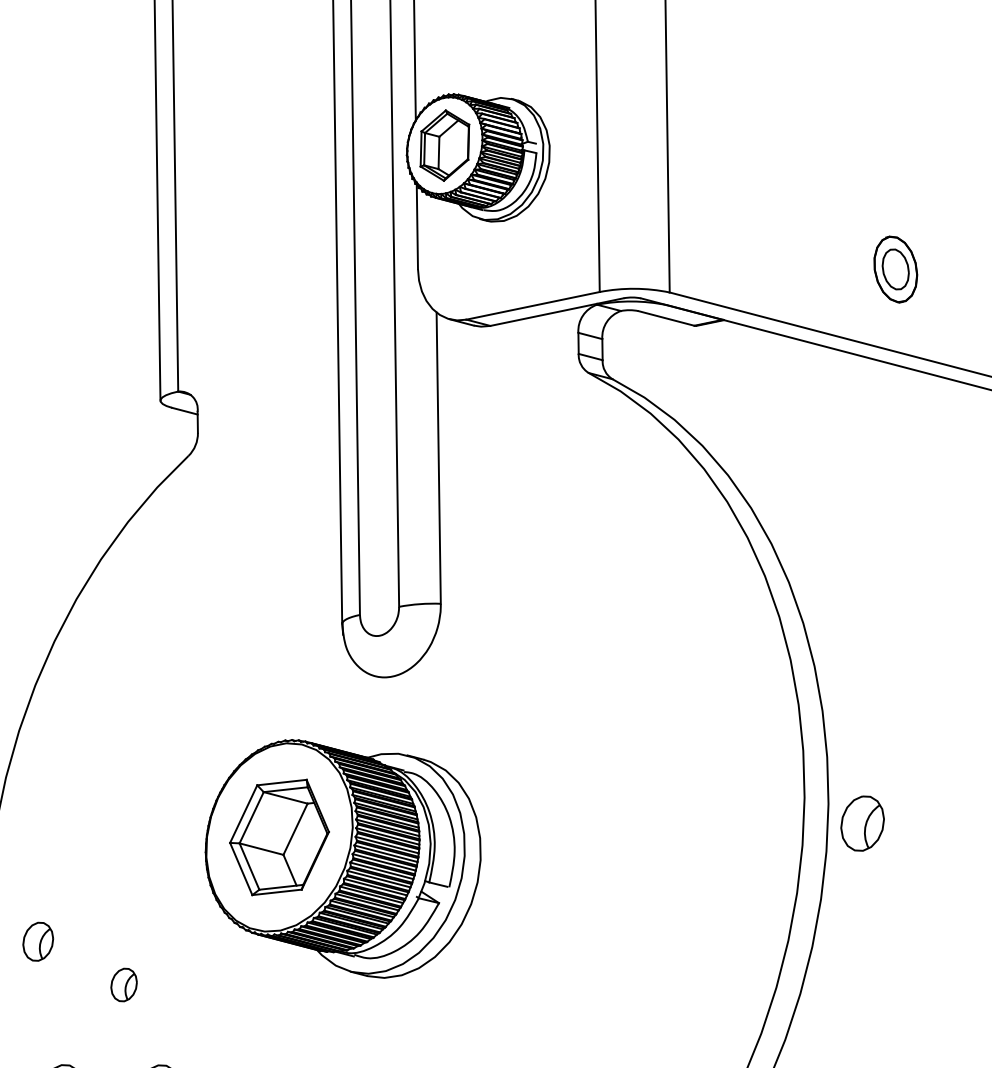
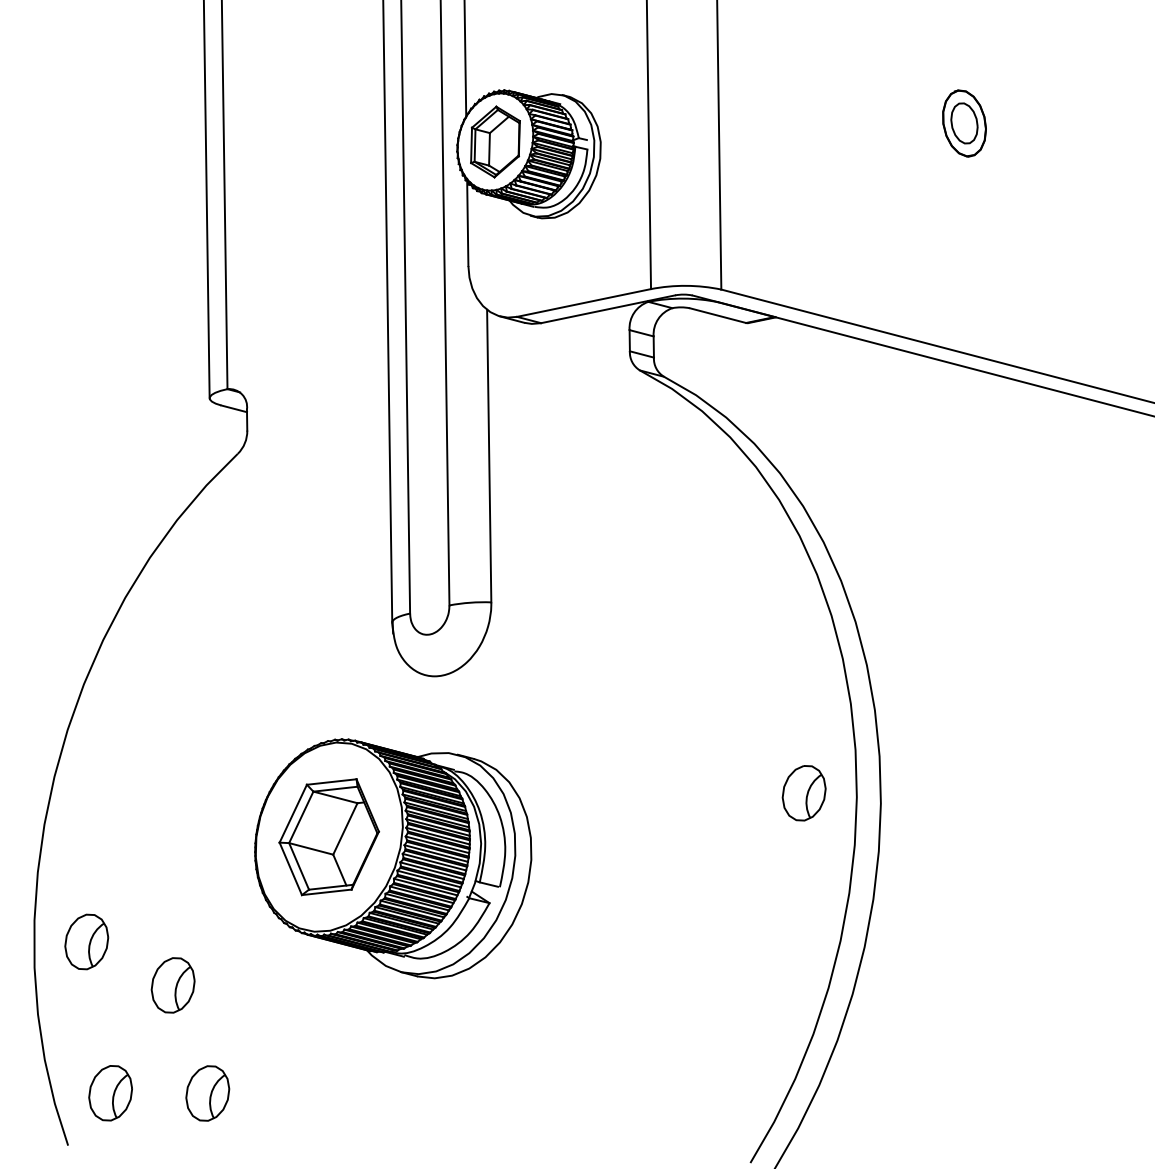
part: (895, 269) -> (964, 123), moved
part: (861, 823) -> (803, 793), moved
part: (37, 941) -> (86, 941), size x1.43
part: (123, 985) -> (172, 985), size x1.67

